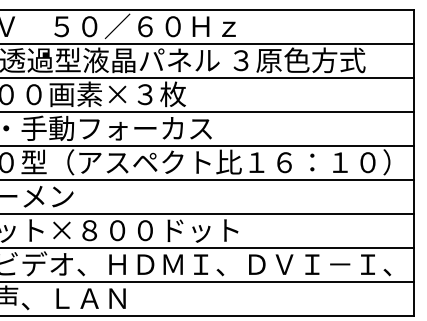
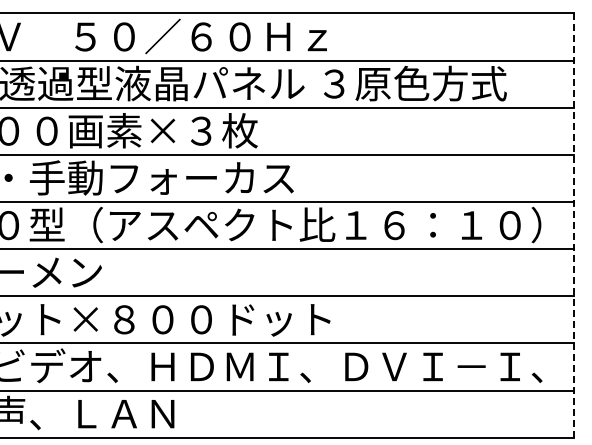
line: (414, 163) -> (574, 226), solid -> dashed

